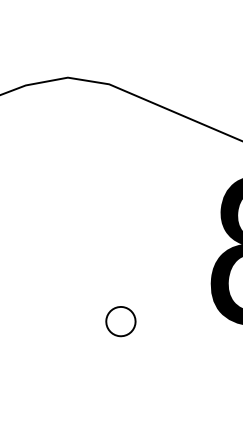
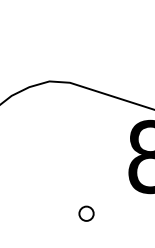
part: (120, 321) -> (86, 213), moved

